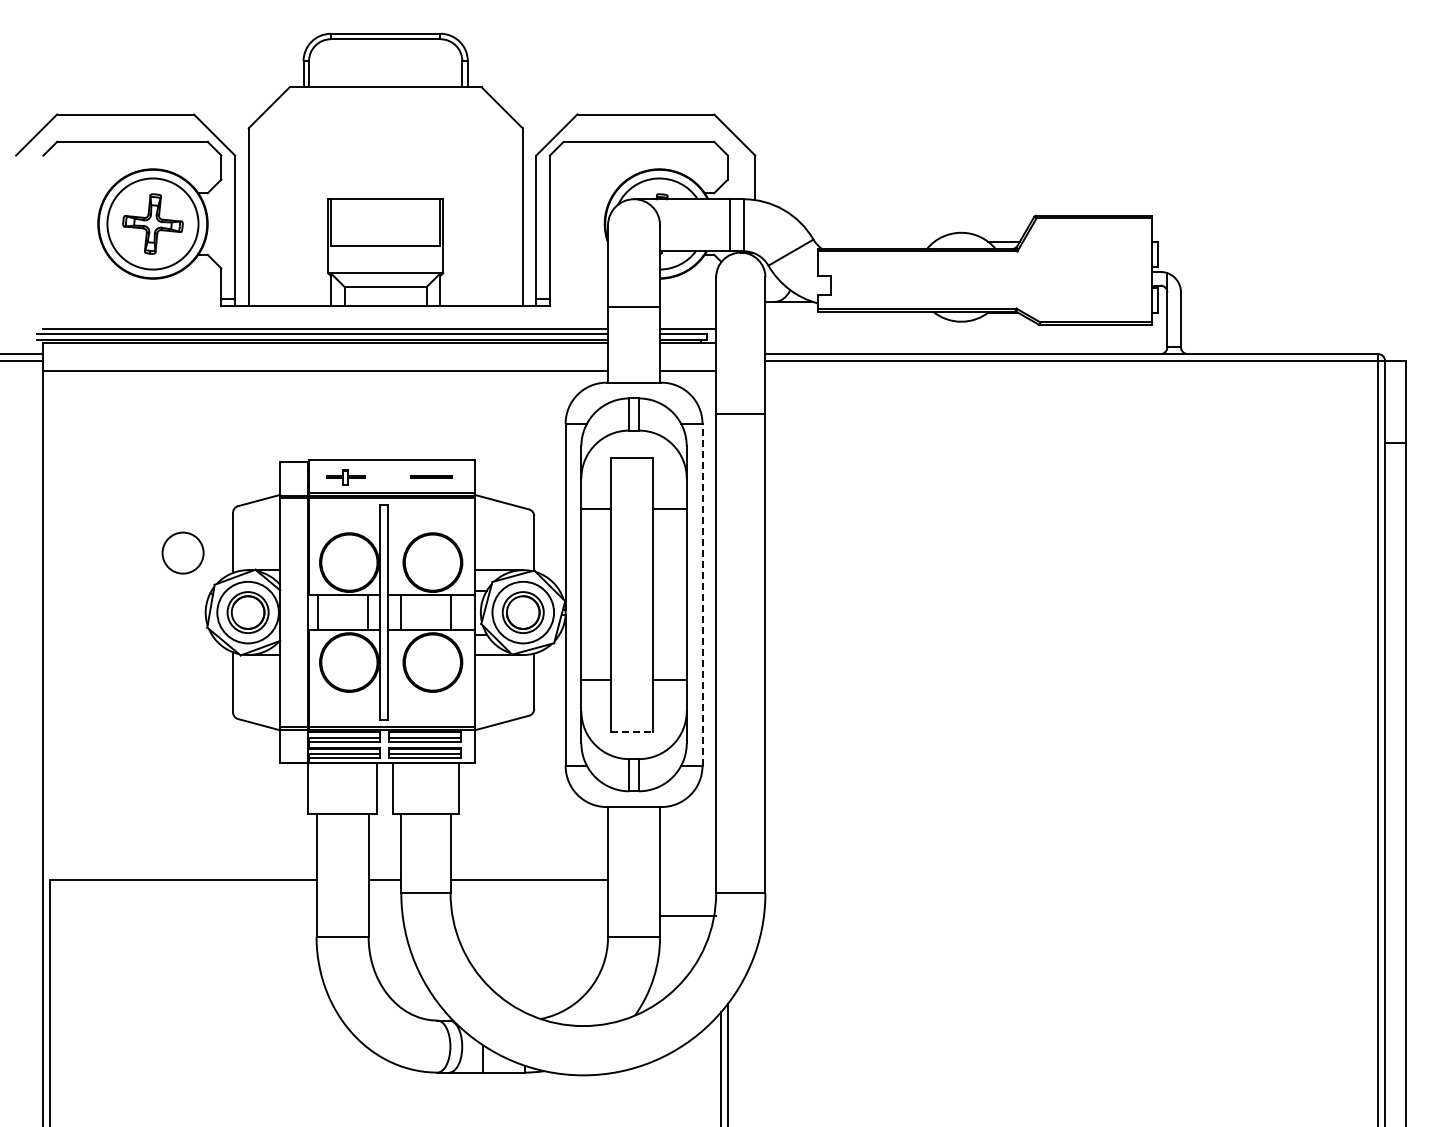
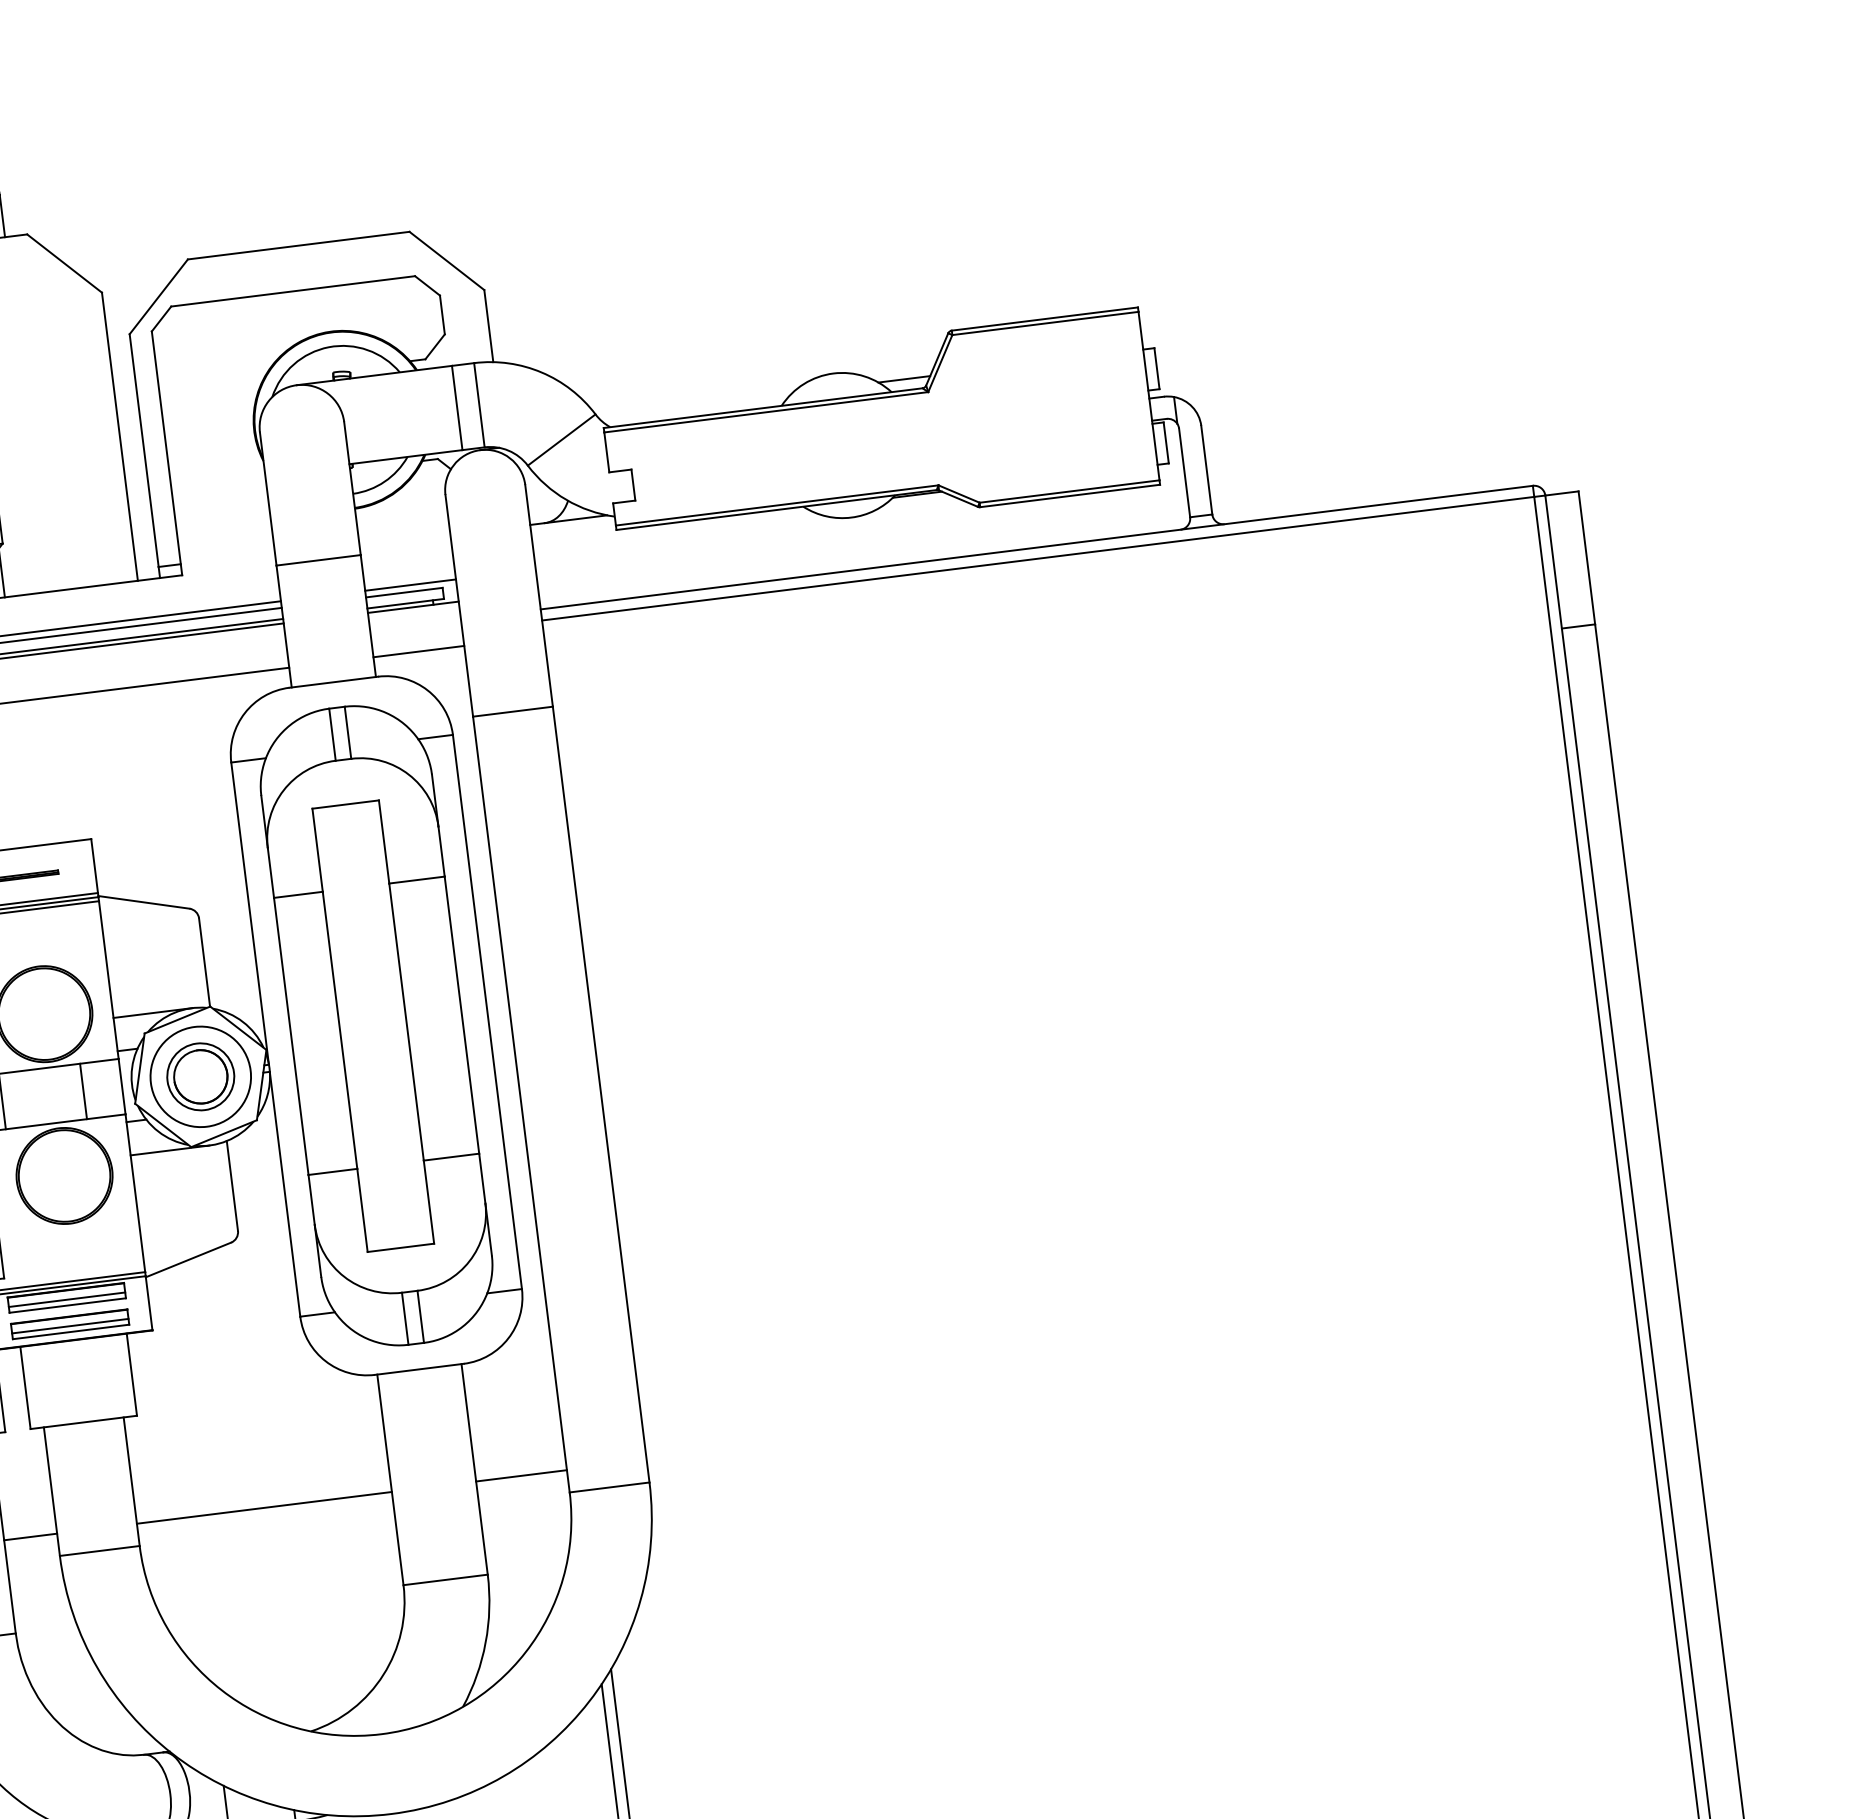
line: (702, 594) -> (487, 1011), dashed -> solid
line: (632, 731) -> (401, 1247), dashed -> solid
line: (688, 915) -> (522, 1475), moved

